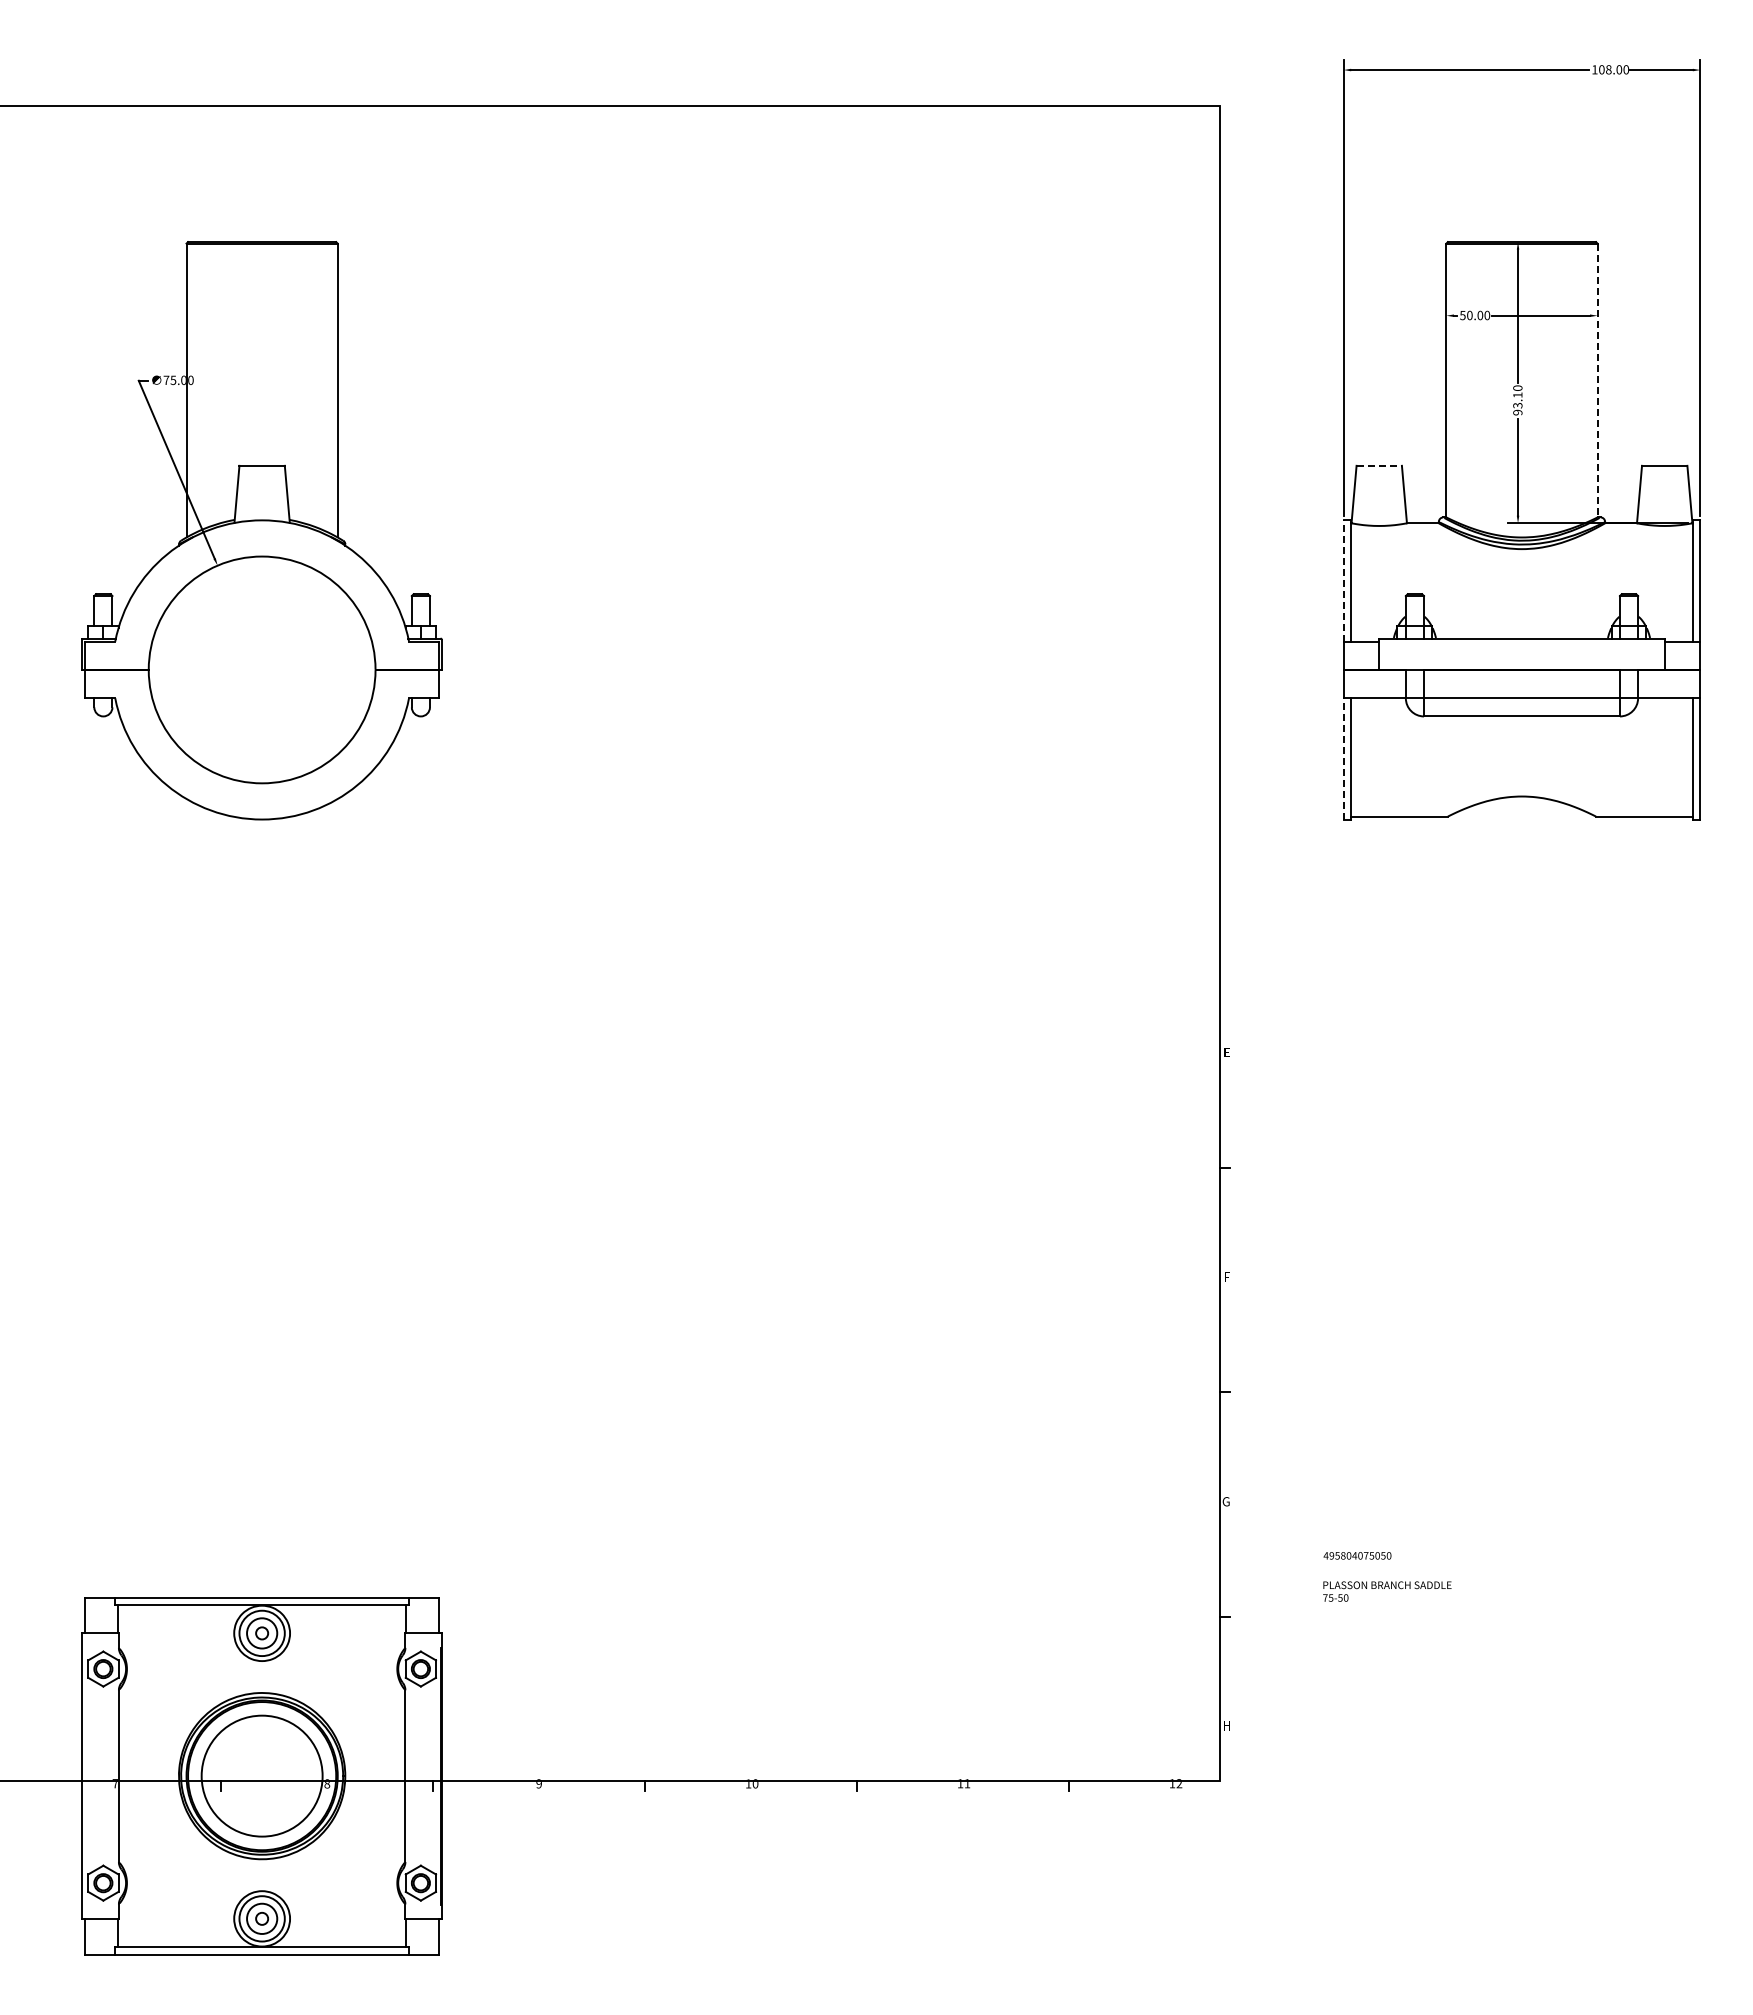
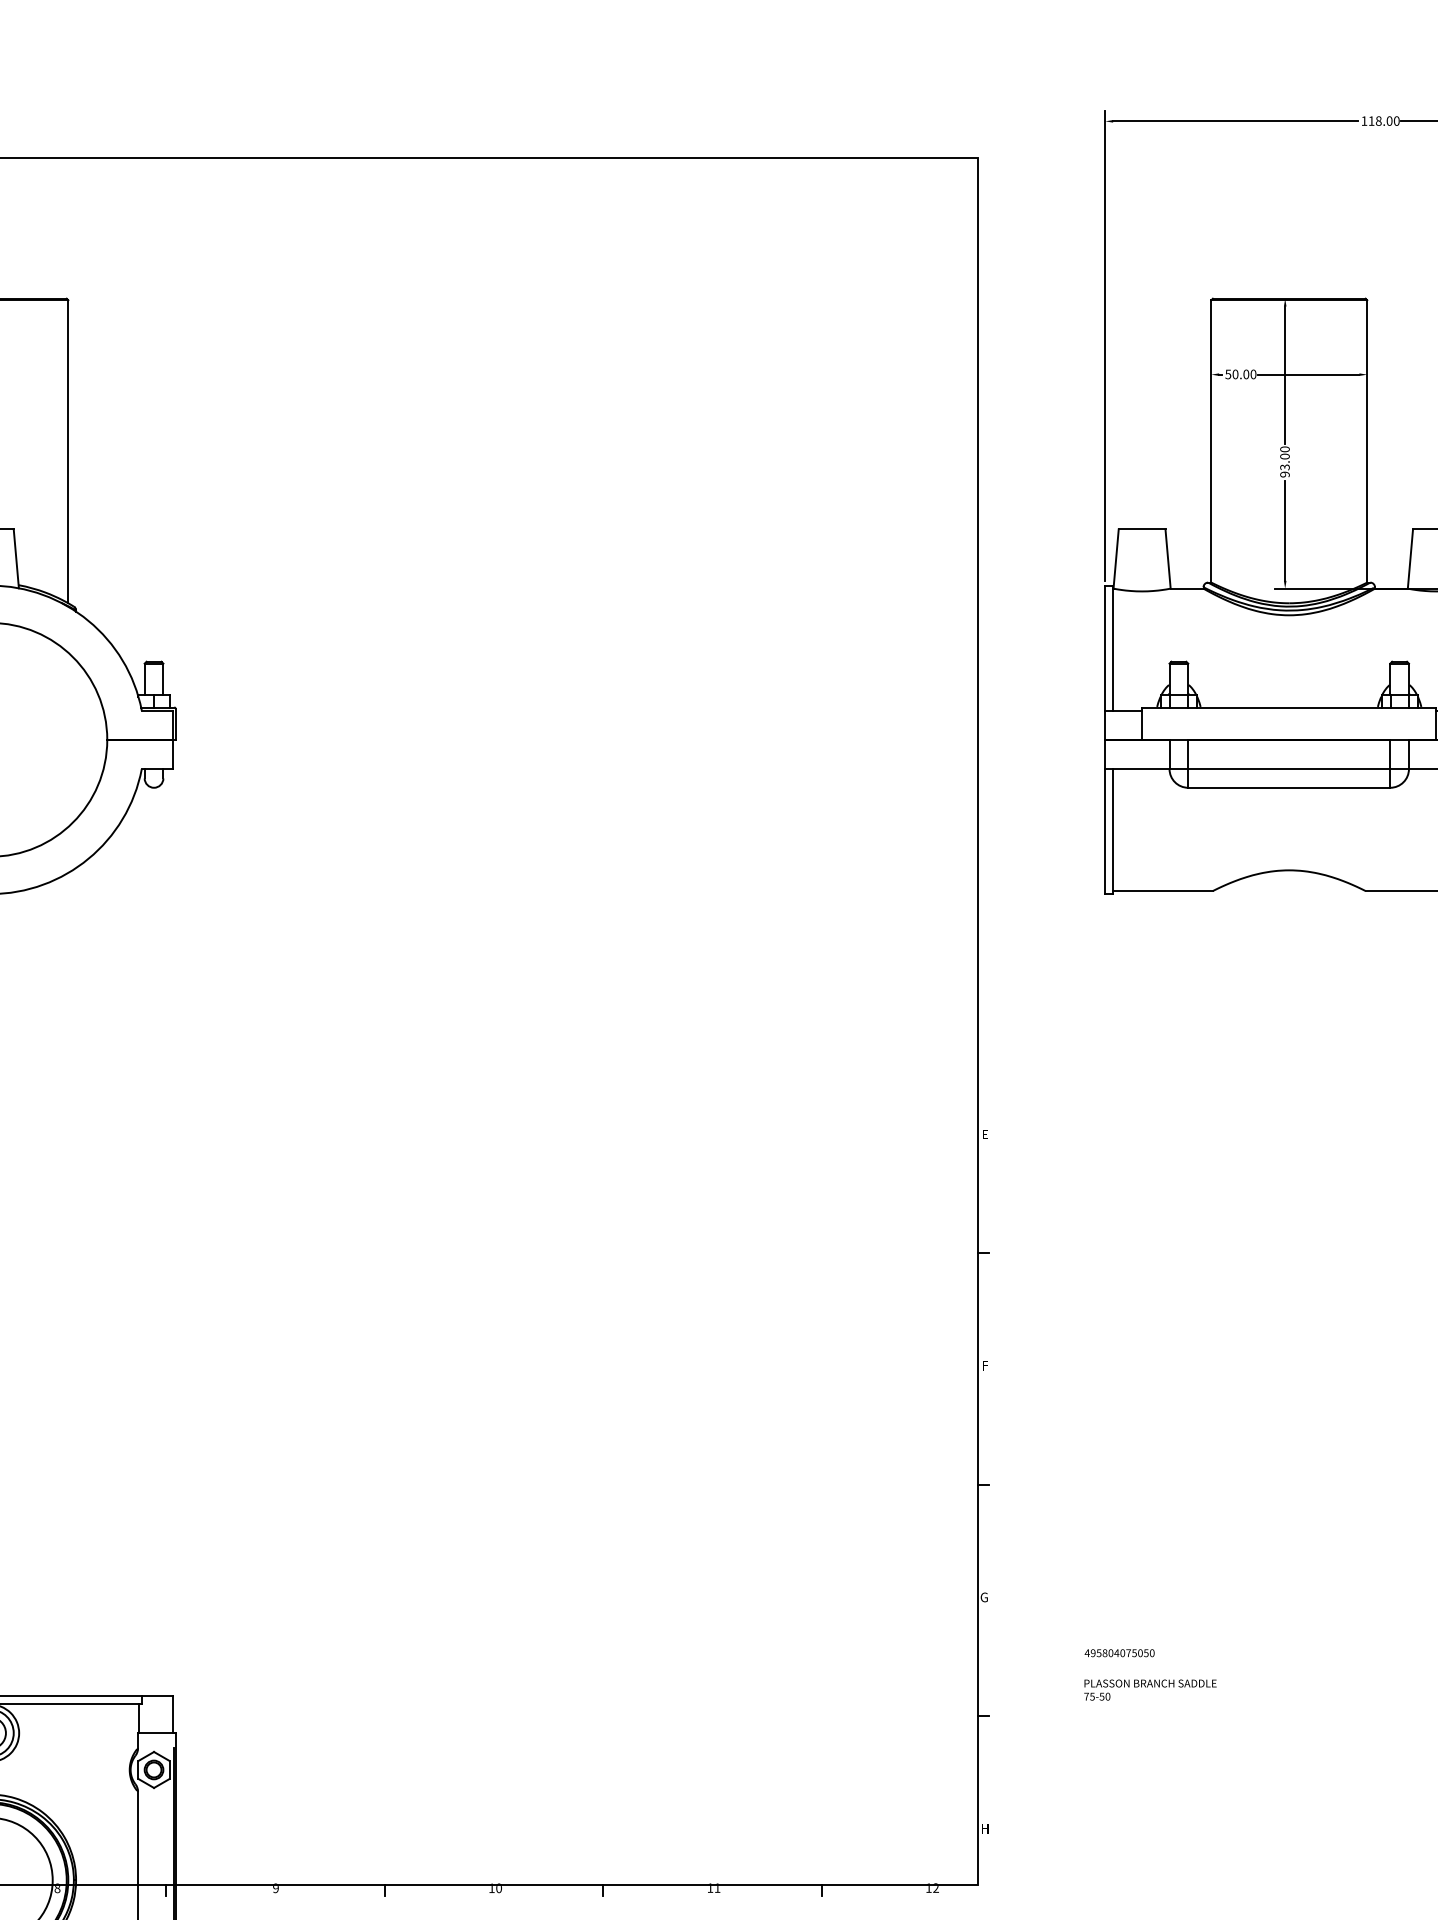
text: (1601, 69) -> (1371, 120), 108.00 -> 118.00
line: (1597, 380) -> (1367, 441), dashed -> solid
text: (1517, 394) -> (1284, 455), 93.10 -> 93.00
line: (1379, 465) -> (1142, 529), dashed -> solid
line: (1343, 580) -> (1105, 647), dashed -> solid
line: (1343, 758) -> (1105, 831), dashed -> solid

